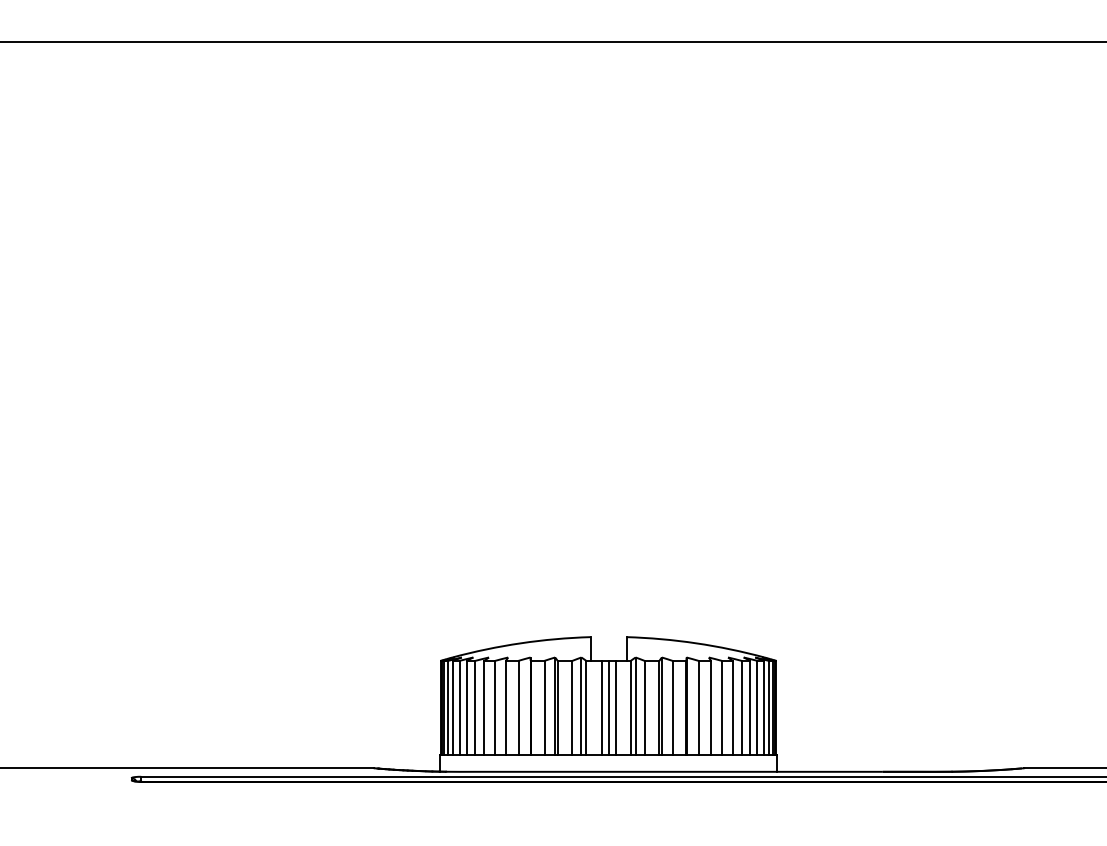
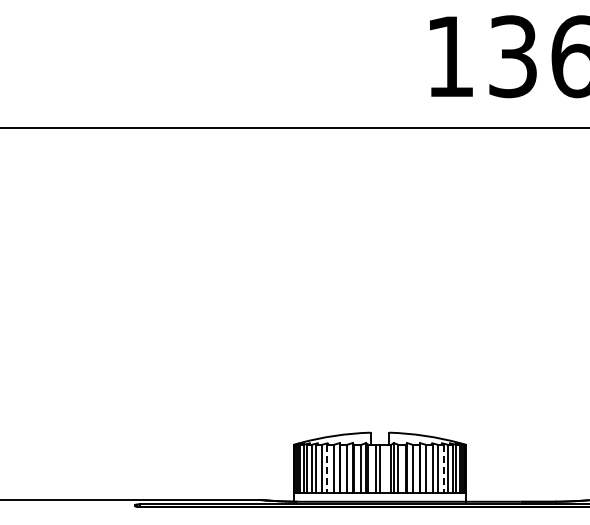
line: (615, 706) -> (383, 468), removed
line: (506, 708) -> (327, 469), solid -> dashed
line: (732, 708) -> (443, 469), solid -> dashed

